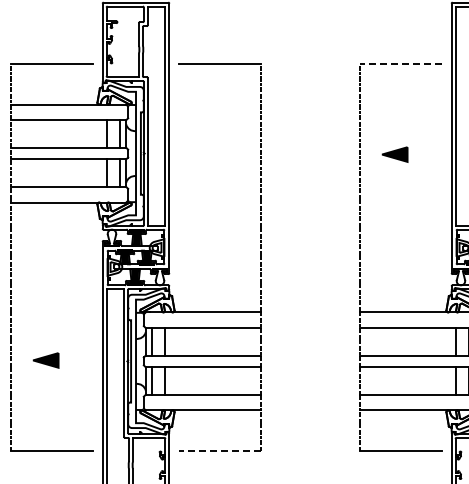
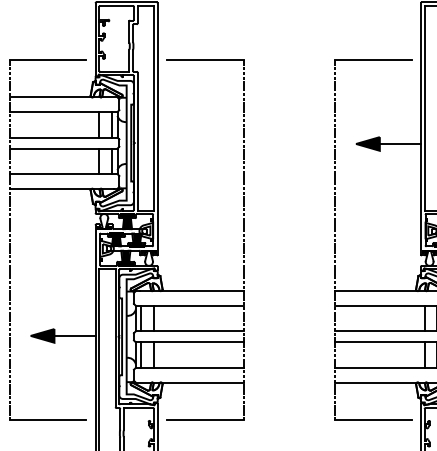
line: (400, 64) -> (373, 59), dashed -> solid
line: (429, 154) -> (400, 143), added
line: (80, 360) -> (74, 335), added
line: (219, 450) -> (204, 419), dashed -> solid

